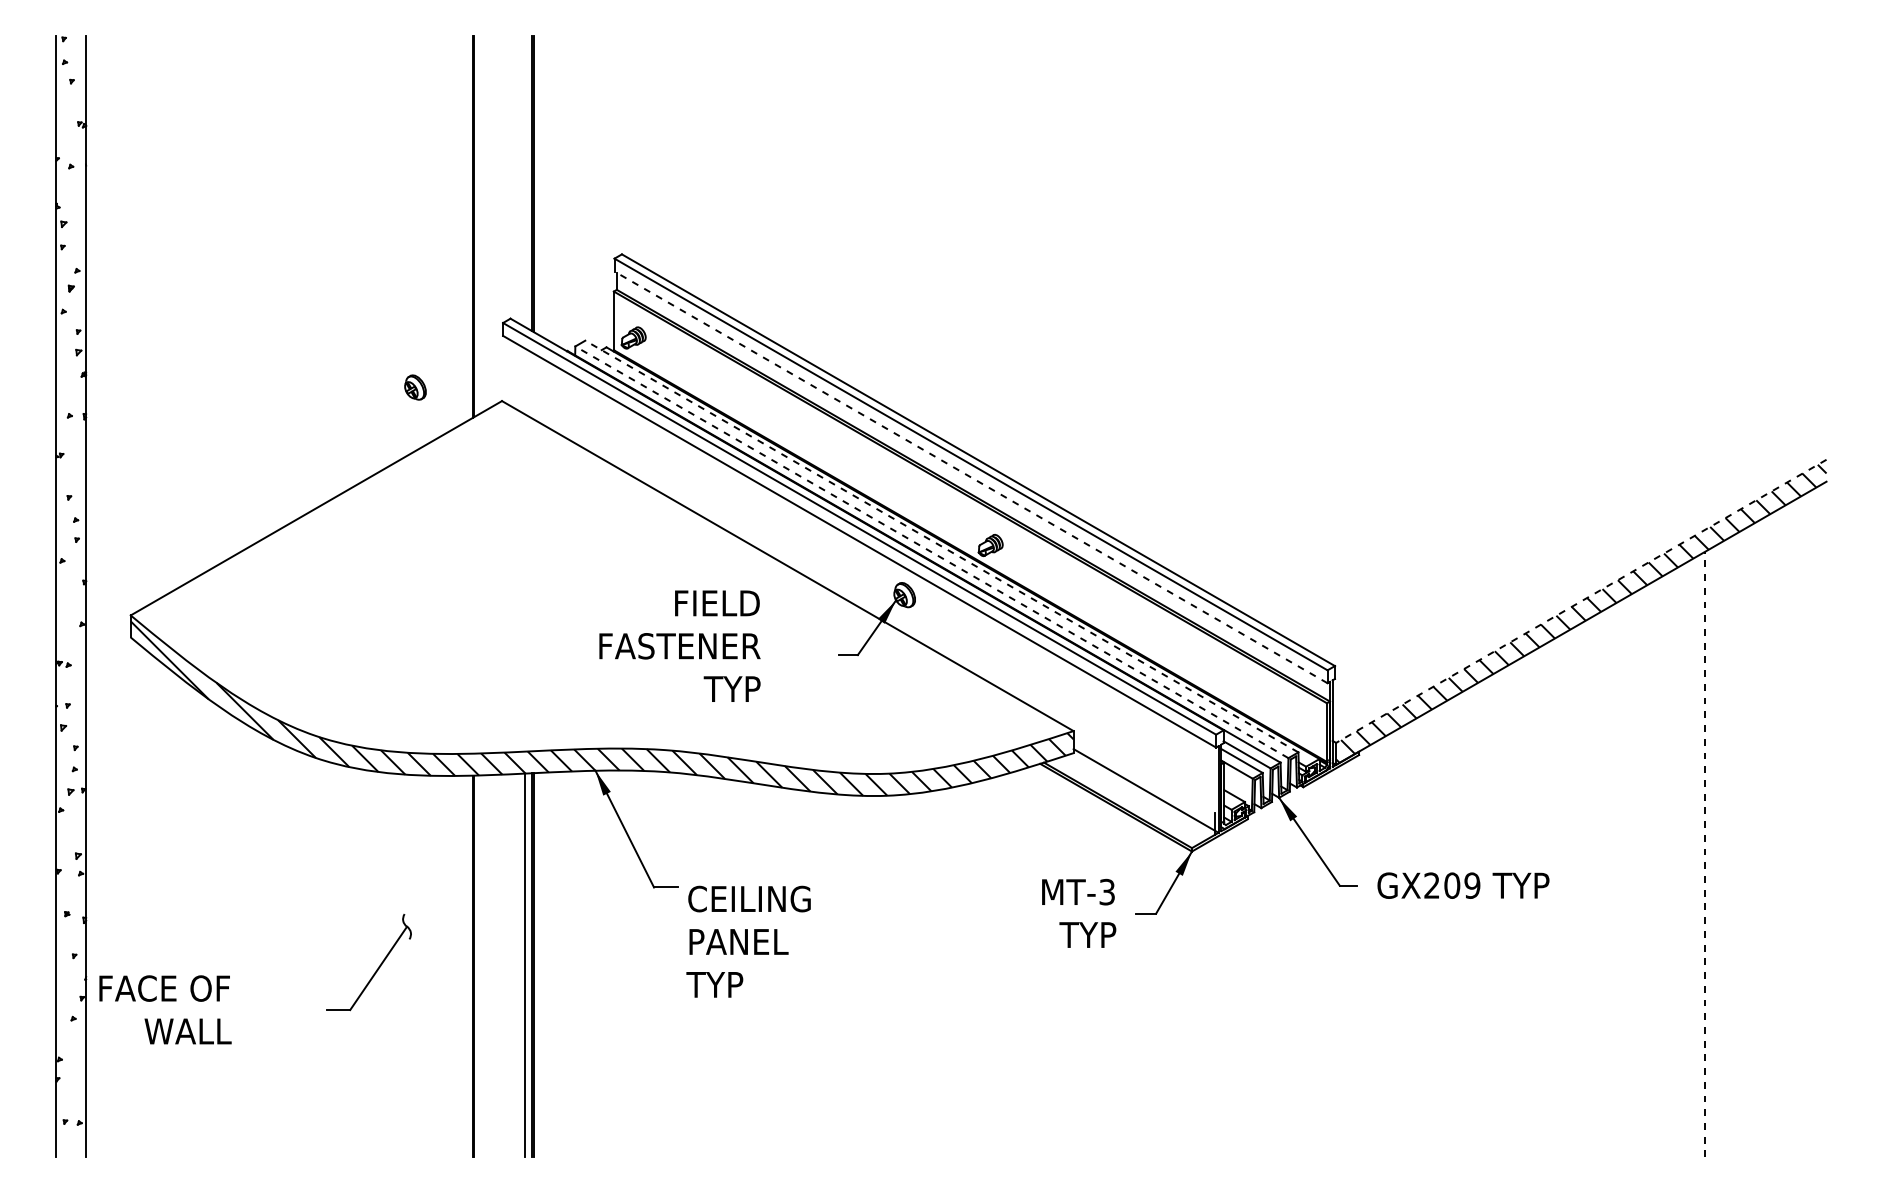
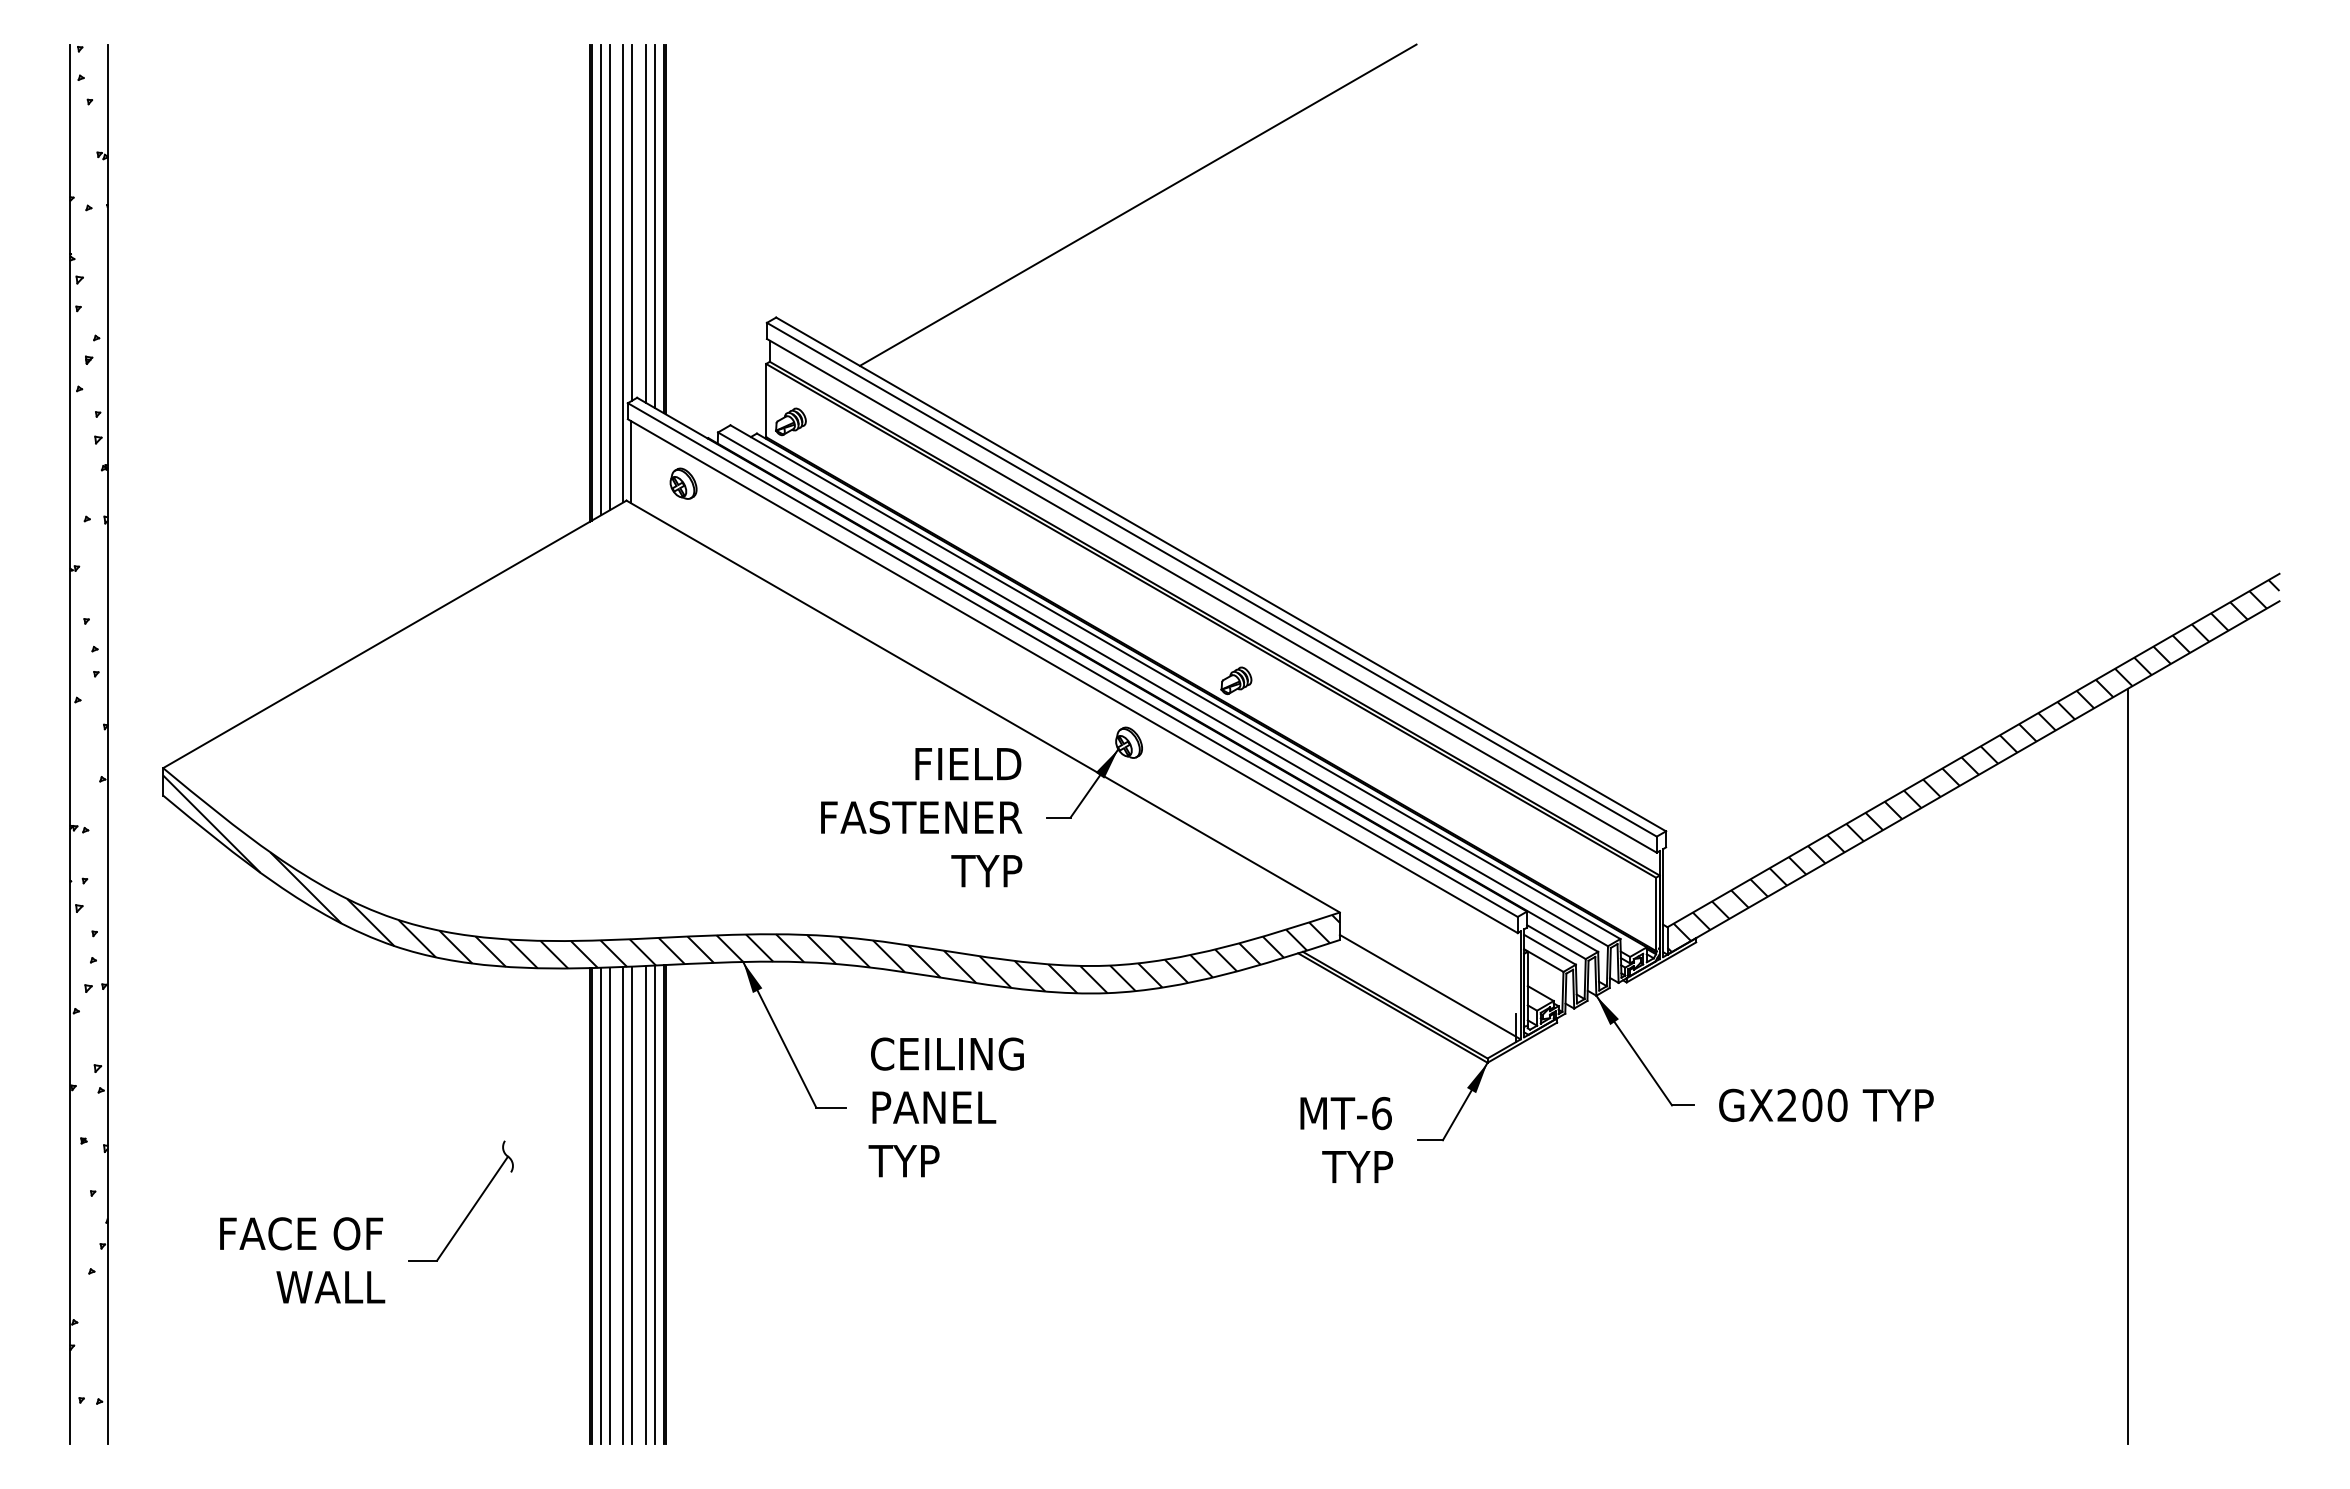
line: (911, 163) -> (1137, 204), added
line: (506, 178) -> (632, 222), added
line: (517, 179) -> (645, 223), added
line: (524, 180) -> (654, 225), added
line: (499, 219) -> (623, 273), added
line: (489, 222) -> (610, 277), added
line: (481, 223) -> (601, 279), added
line: (505, 370) -> (630, 462), added
part: (415, 387) -> (683, 483), moved
line: (970, 477) -> (1211, 595), dashed -> solid
line: (941, 546) -> (1175, 682), dashed -> solid
line: (932, 552) -> (1163, 689), dashed -> solid
line: (1581, 601) -> (1973, 750), dashed -> solid
text: (679, 646) -> (921, 817), moved
line: (1704, 854) -> (2127, 1066), dashed -> solid
text: (1472, 885) -> (1837, 1105), GX209 -> GX200
text: (1106, 892) -> (1381, 1113), MT-3 -> MT-6
text: (747, 941) -> (945, 1107), moved
line: (481, 965) -> (601, 1205), added
line: (489, 965) -> (610, 1205), added
line: (499, 965) -> (623, 1205), added
line: (506, 965) -> (632, 1205), added
line: (517, 965) -> (645, 1205), added
text: (165, 1009) -> (302, 1260), moved

